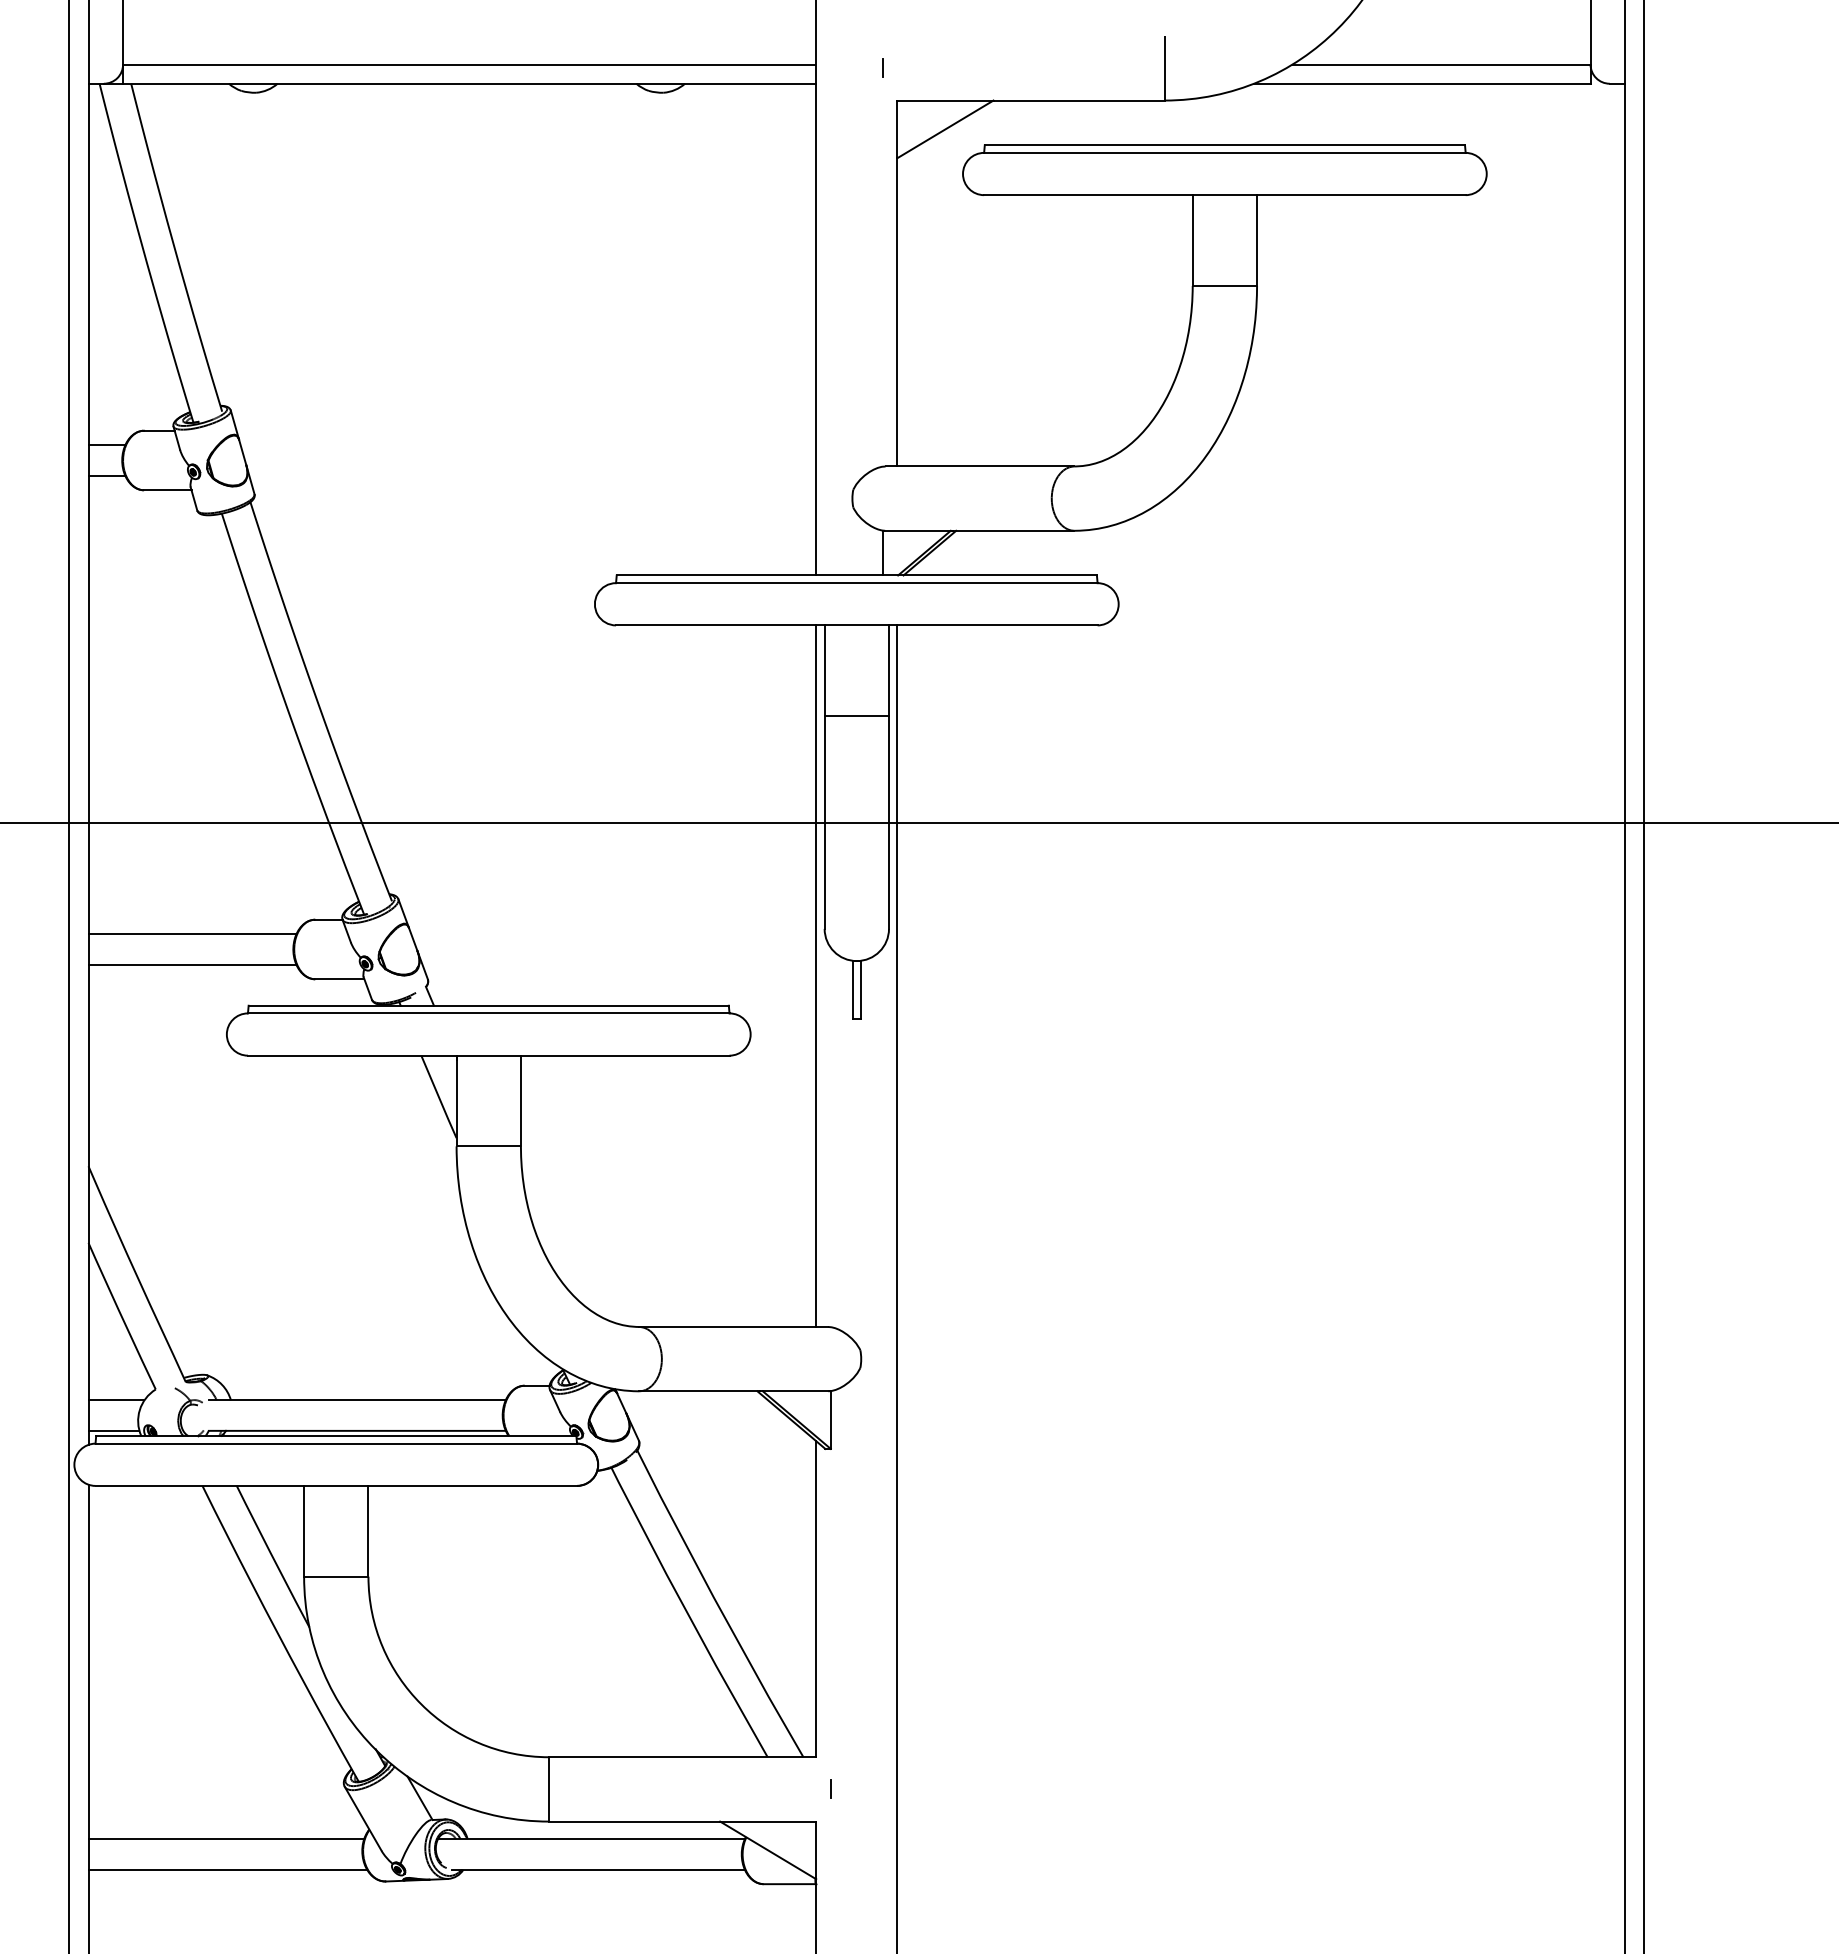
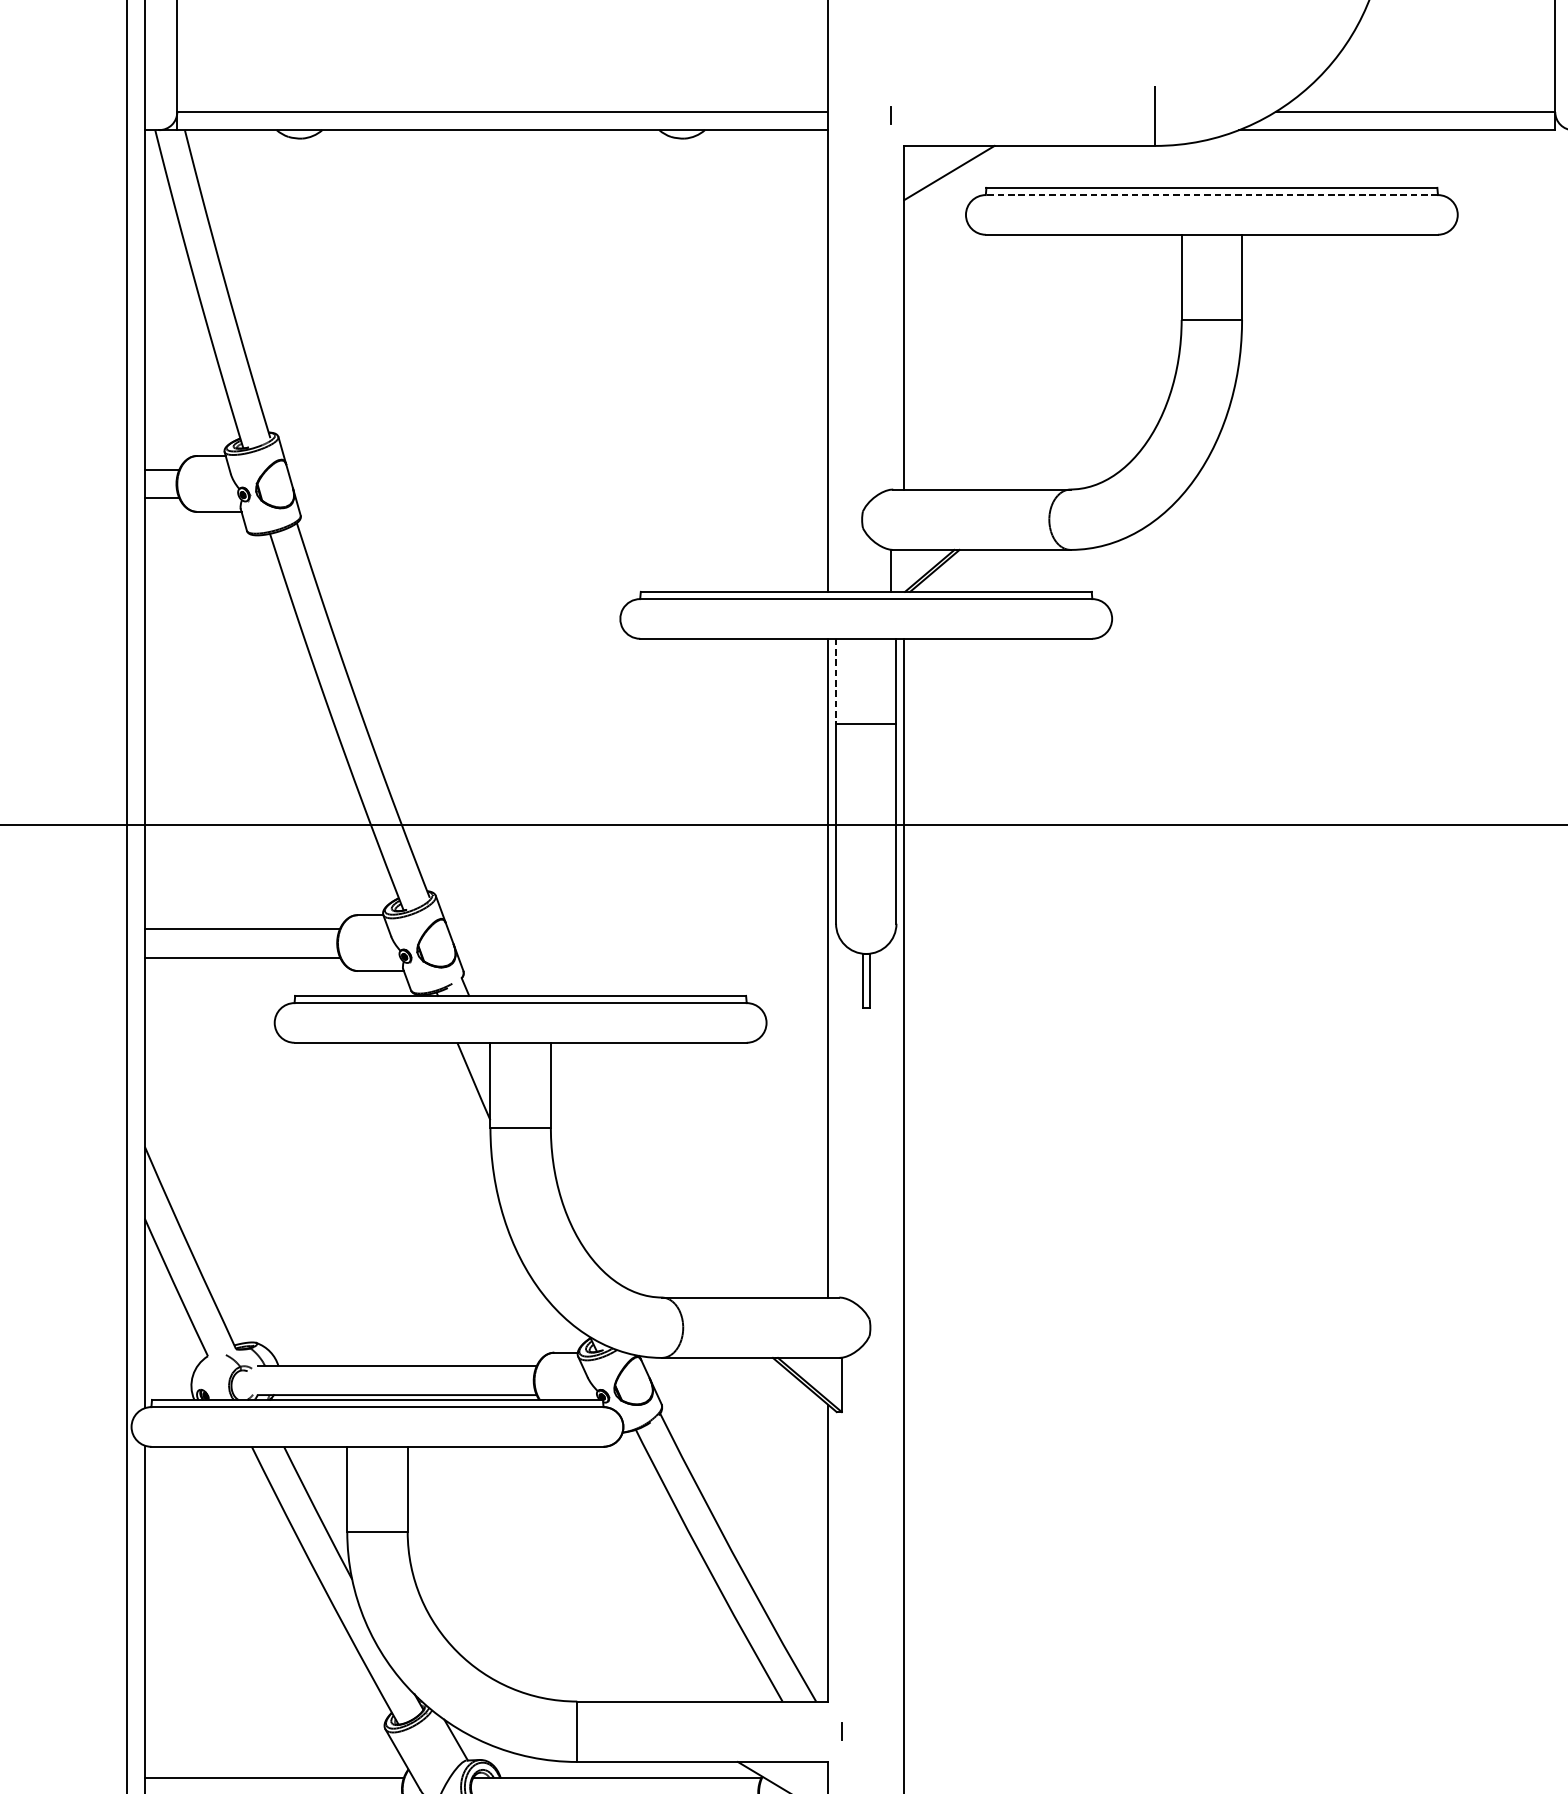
line: (1224, 152) -> (1211, 194), solid -> dashed
line: (824, 671) -> (835, 682), solid -> dashed
line: (116, 1400) -> (171, 1366), removed
line: (113, 1430) -> (168, 1394), removed

